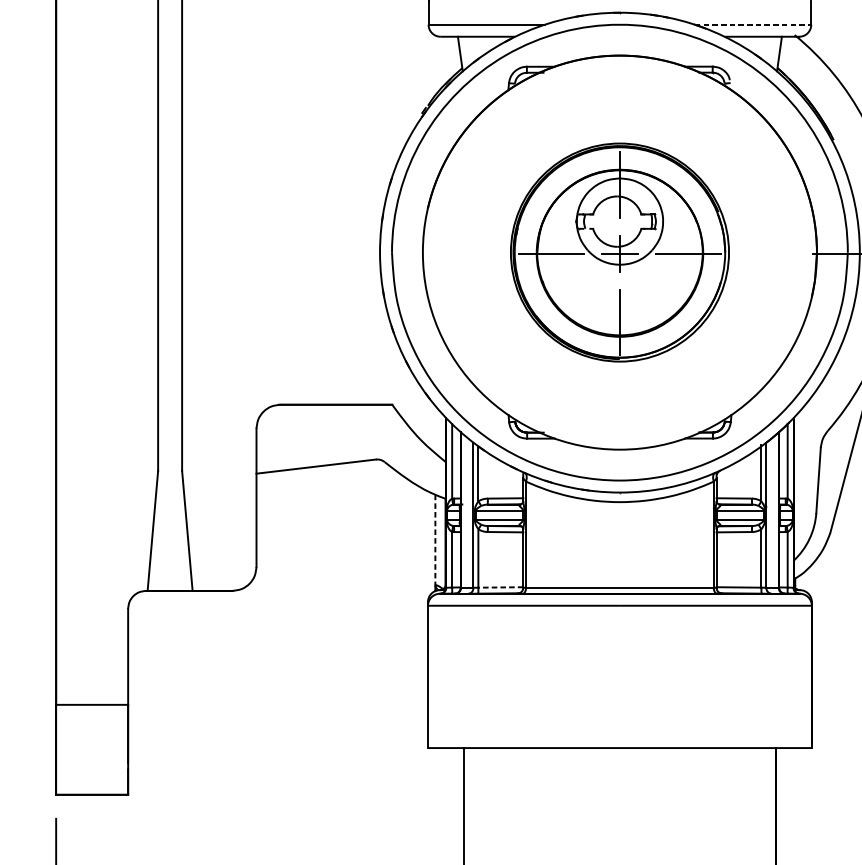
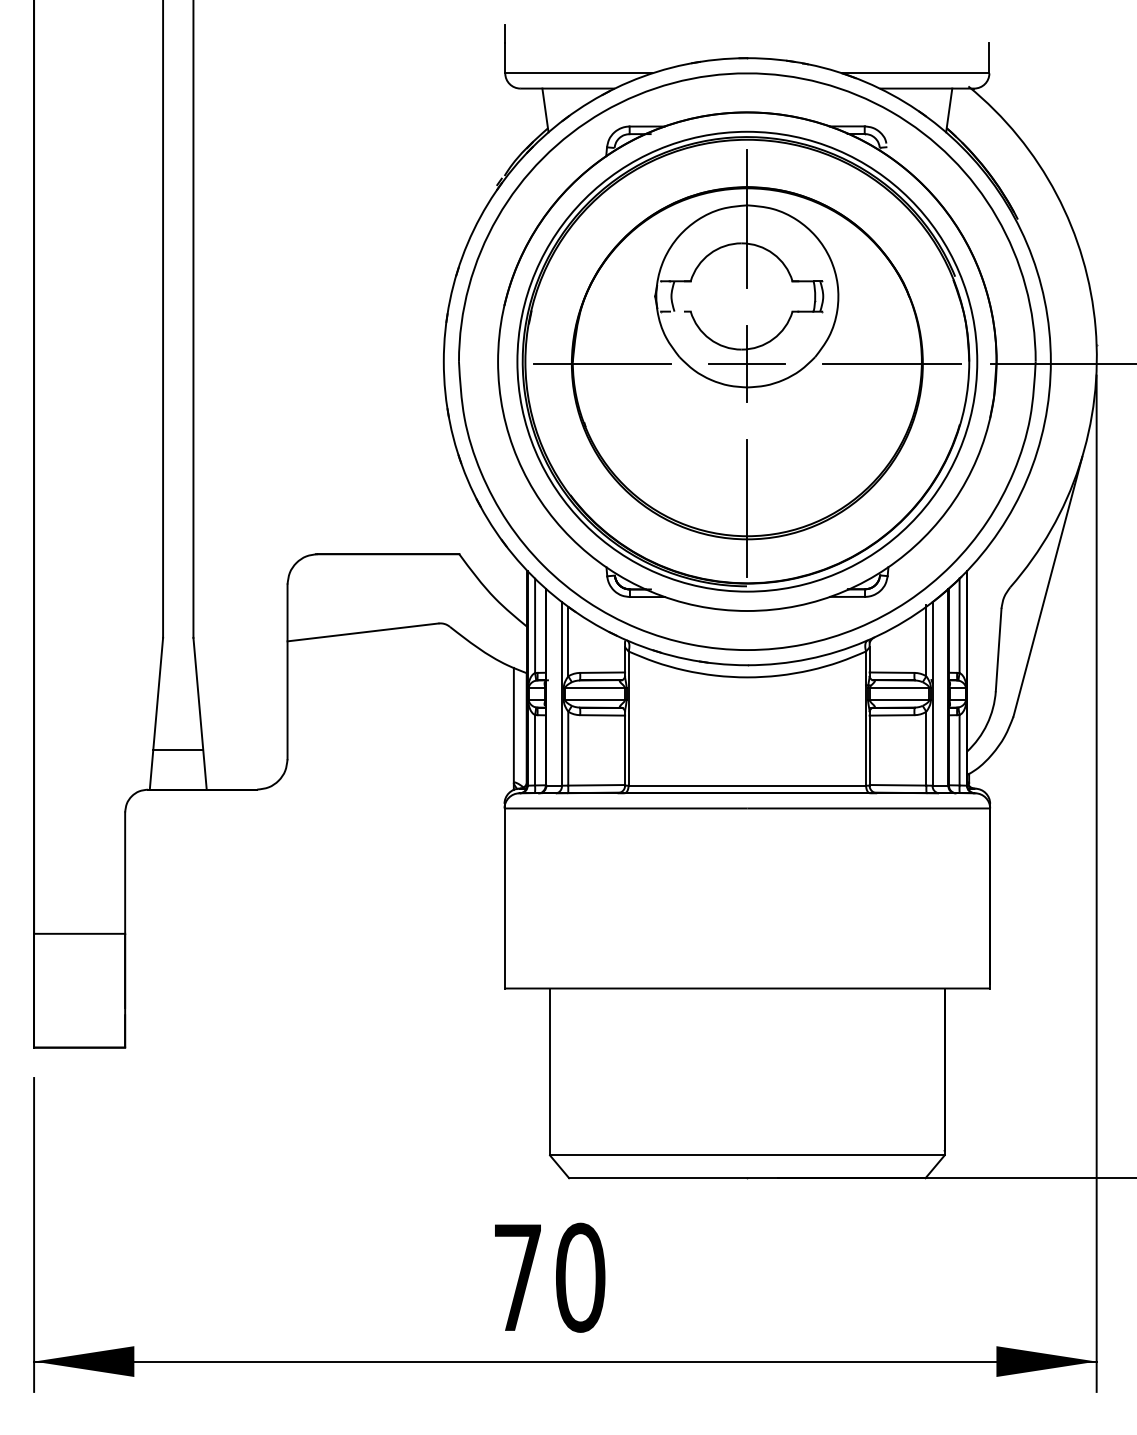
line: (752, 24) -> (915, 73), dashed -> solid
part: (620, 252) -> (747, 361), size x1.67
line: (435, 540) -> (513, 725), dashed -> solid
line: (170, 559) -> (178, 750), added
line: (500, 587) -> (596, 785), dashed -> solid

